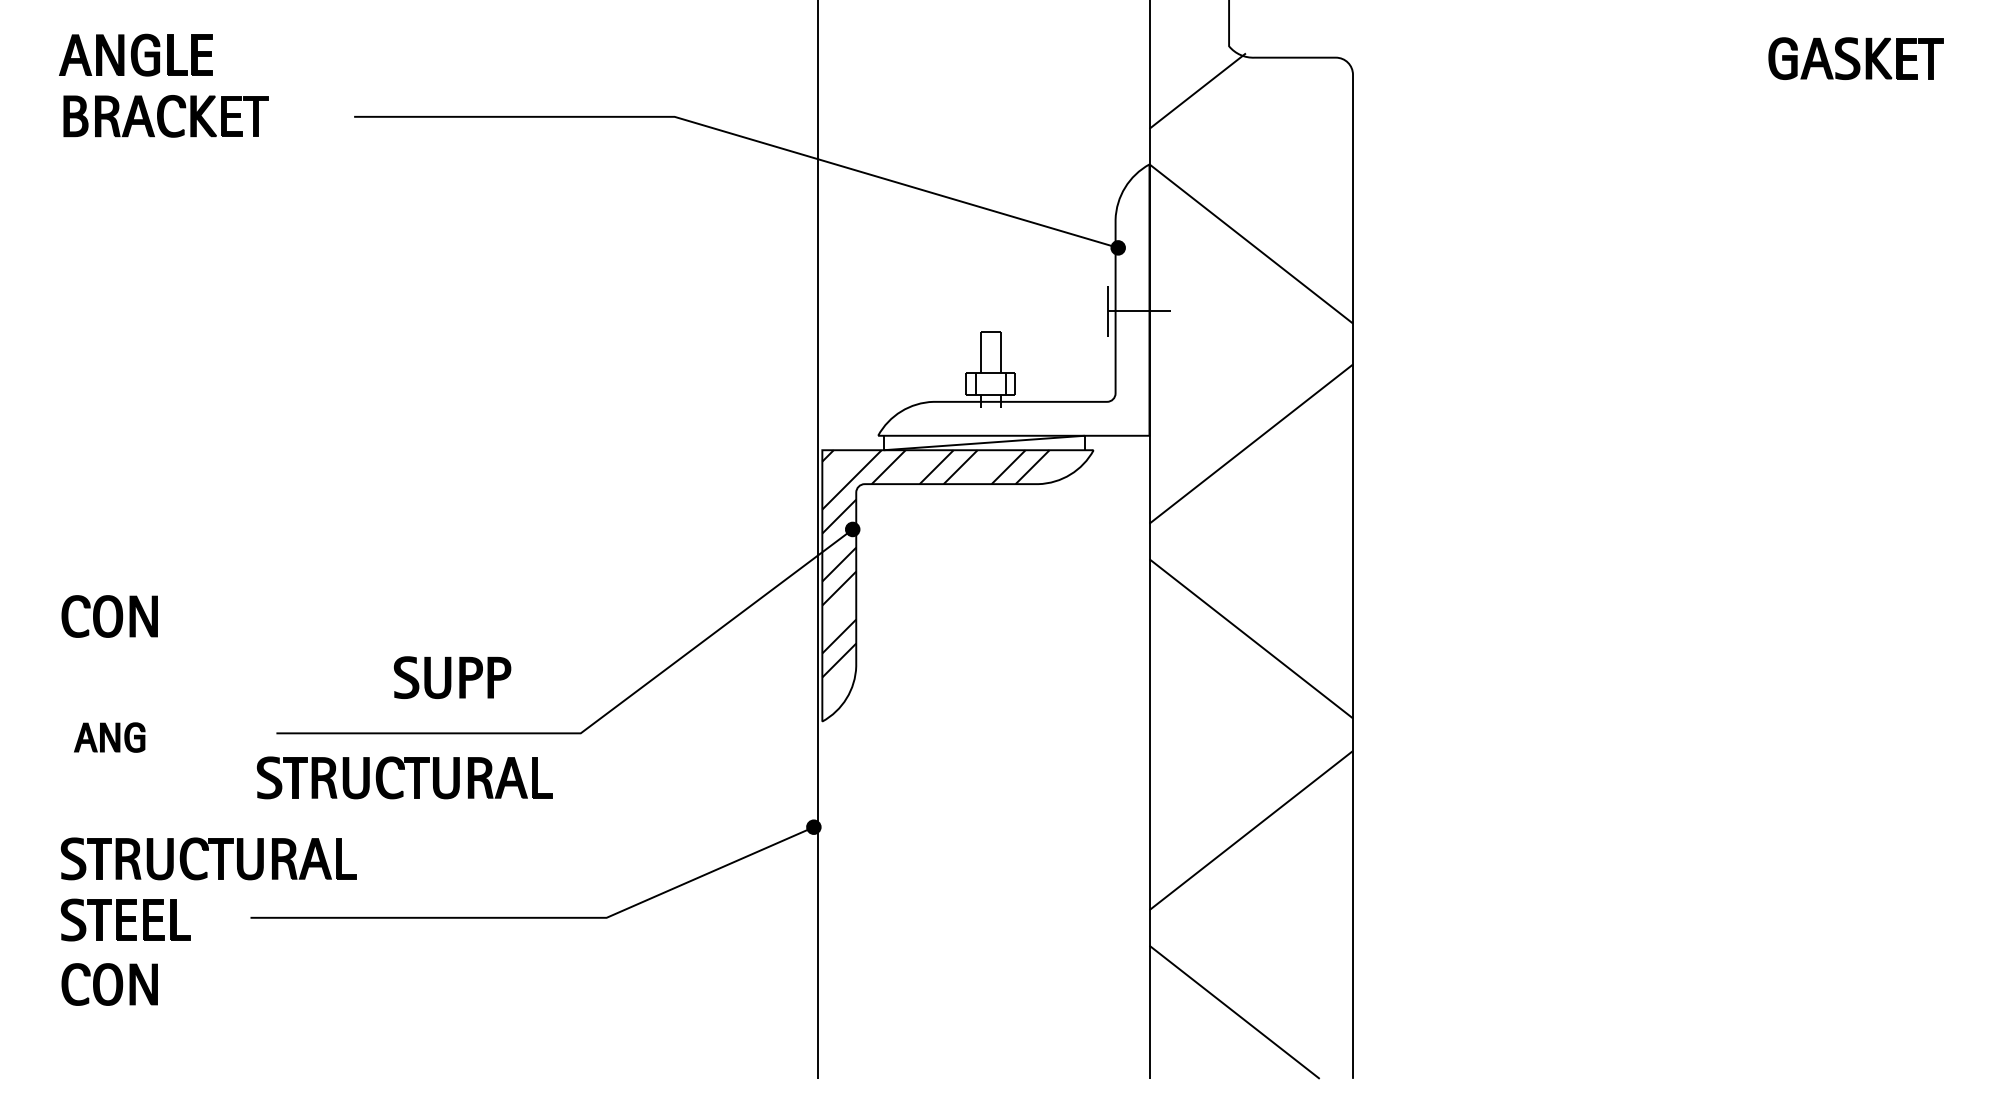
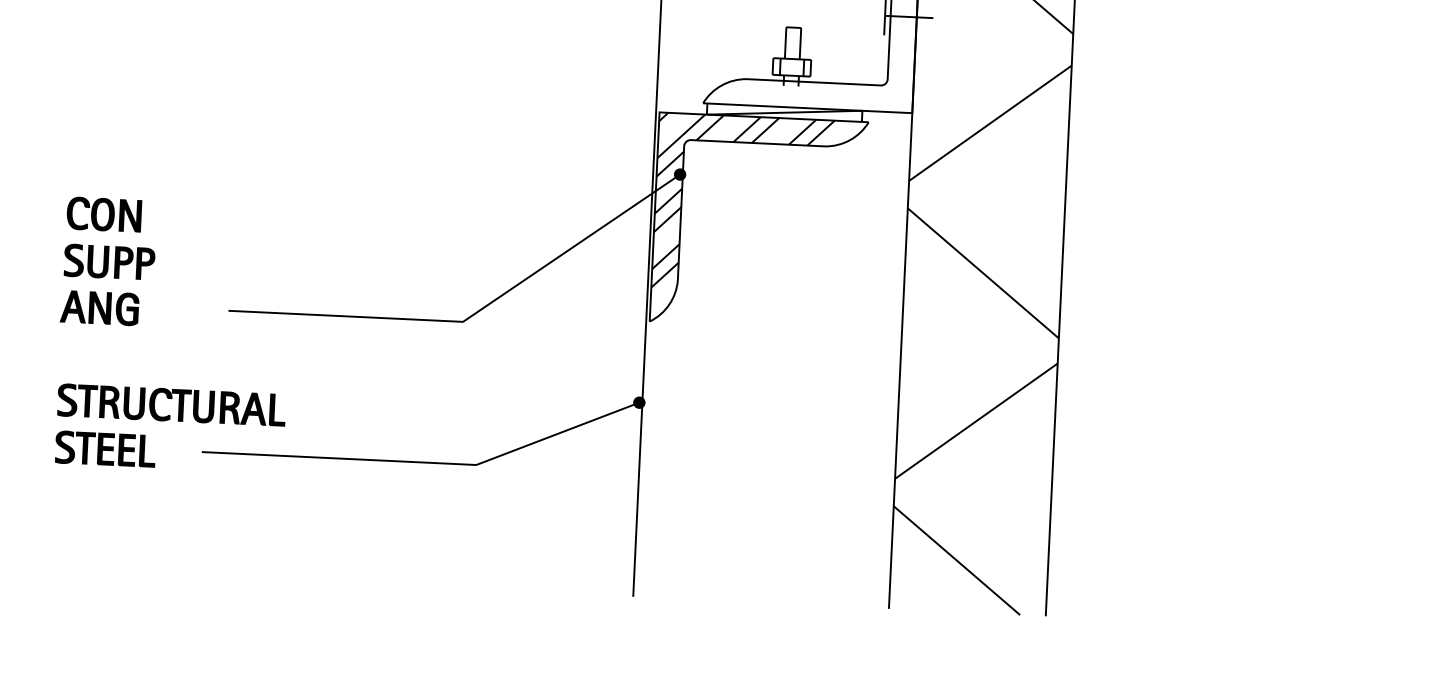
part: (452, 677) -> (109, 262), moved
part: (109, 737) -> (99, 307), size x1.43
part: (404, 769) -> (325, 343), removed
part: (109, 984) -> (90, 498), removed

